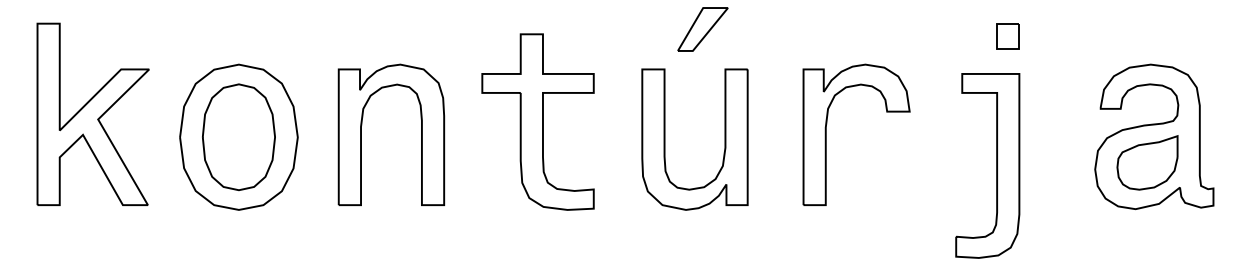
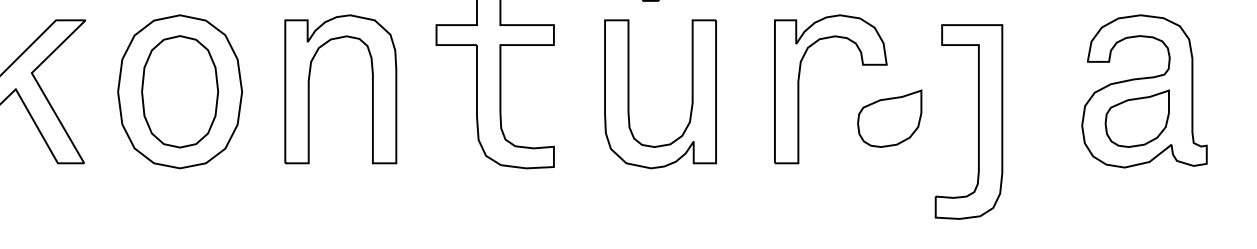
part: (912, 162) -> (889, 118), added

